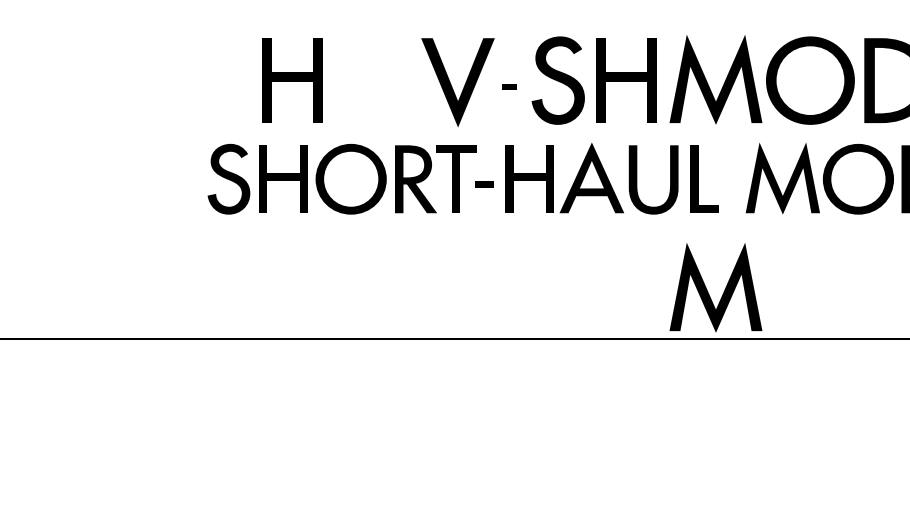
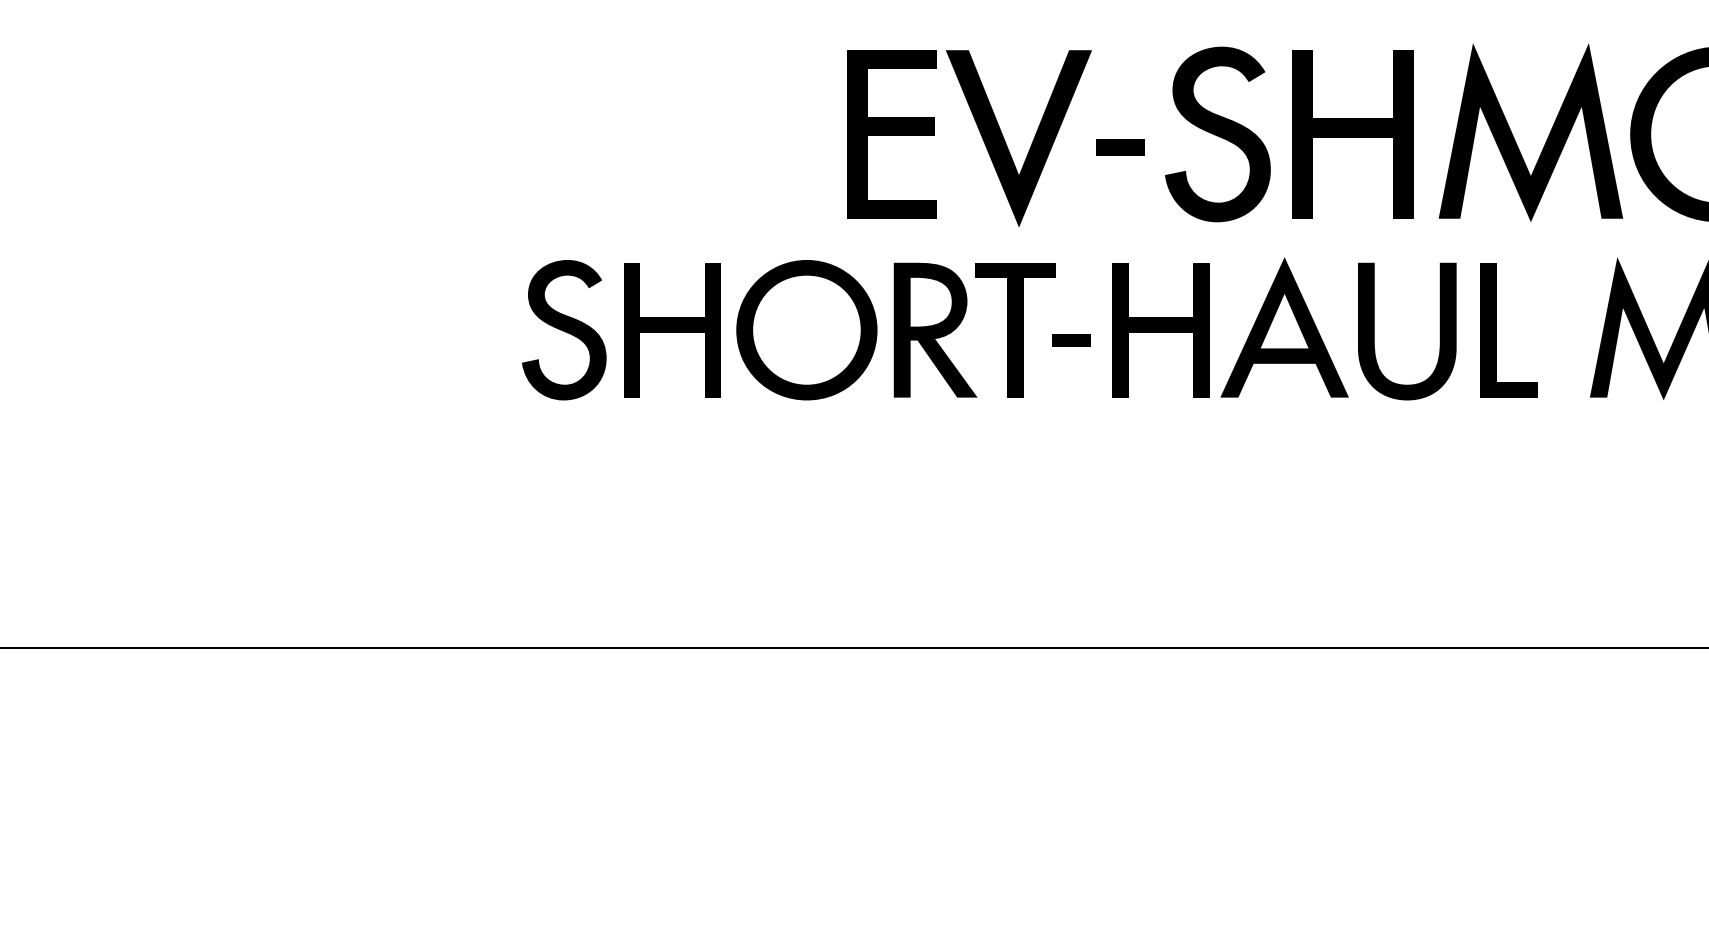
part: (292, 80) -> (690, 134), removed
fill: (393, 80) -> (890, 134), added
part: (509, 86) -> (1121, 146), size x1.67
part: (708, 291) -> (1516, 552), removed

